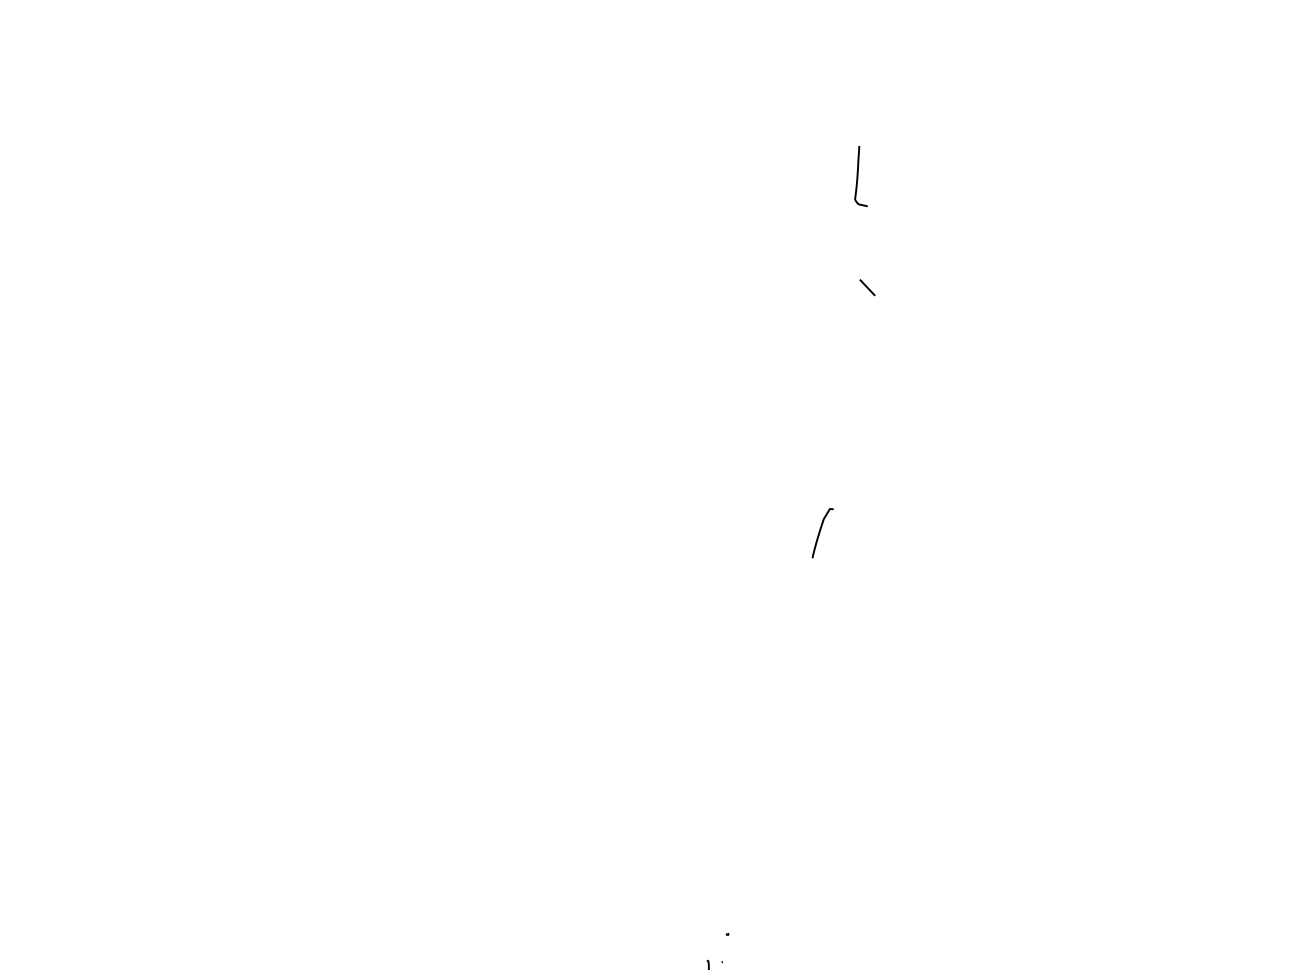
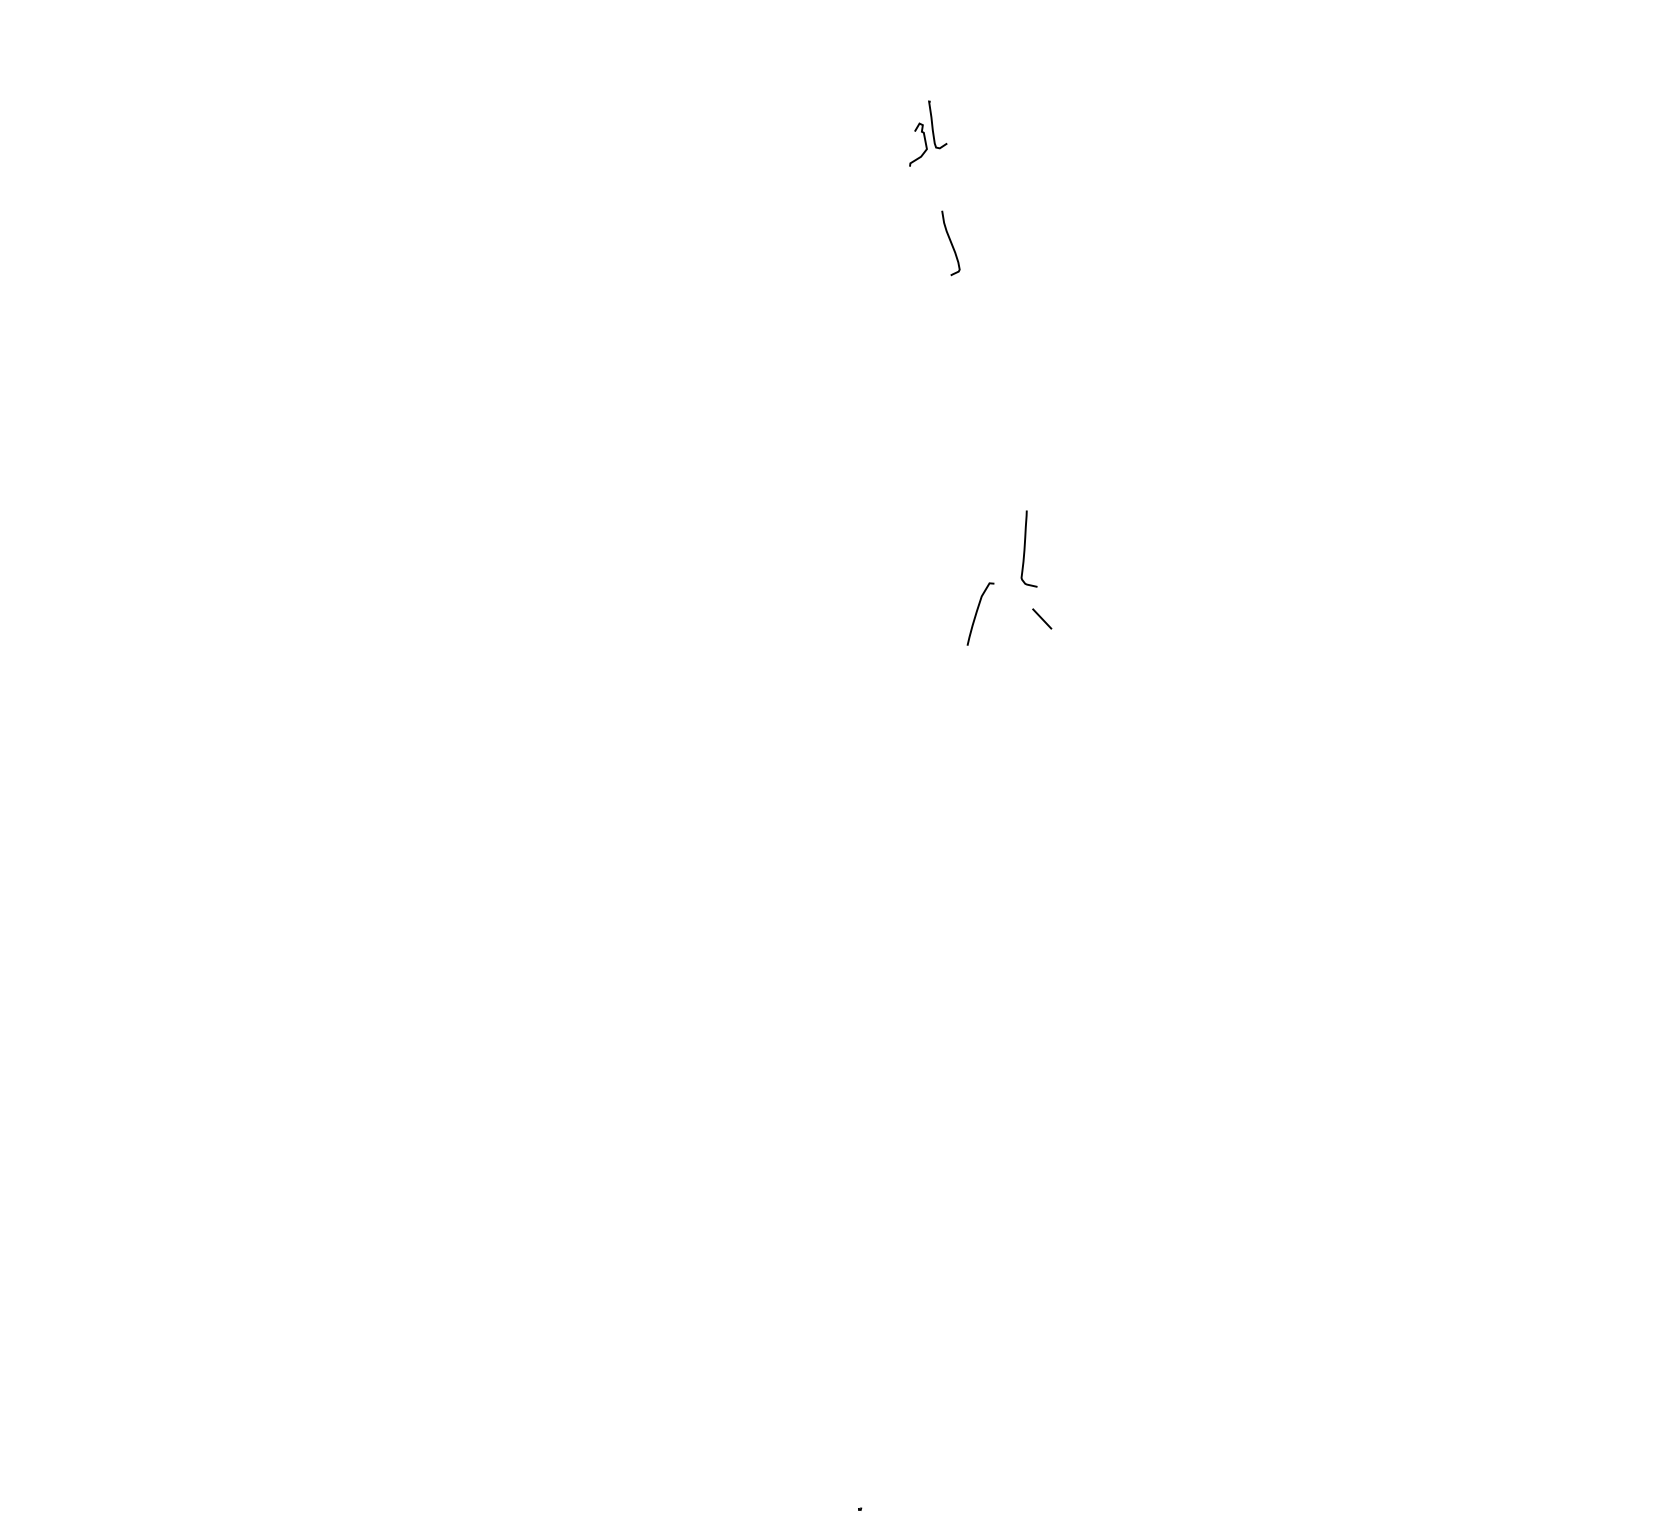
line: (867, 287) -> (1042, 618), moved
curve: (820, 532) -> (977, 613), moved

